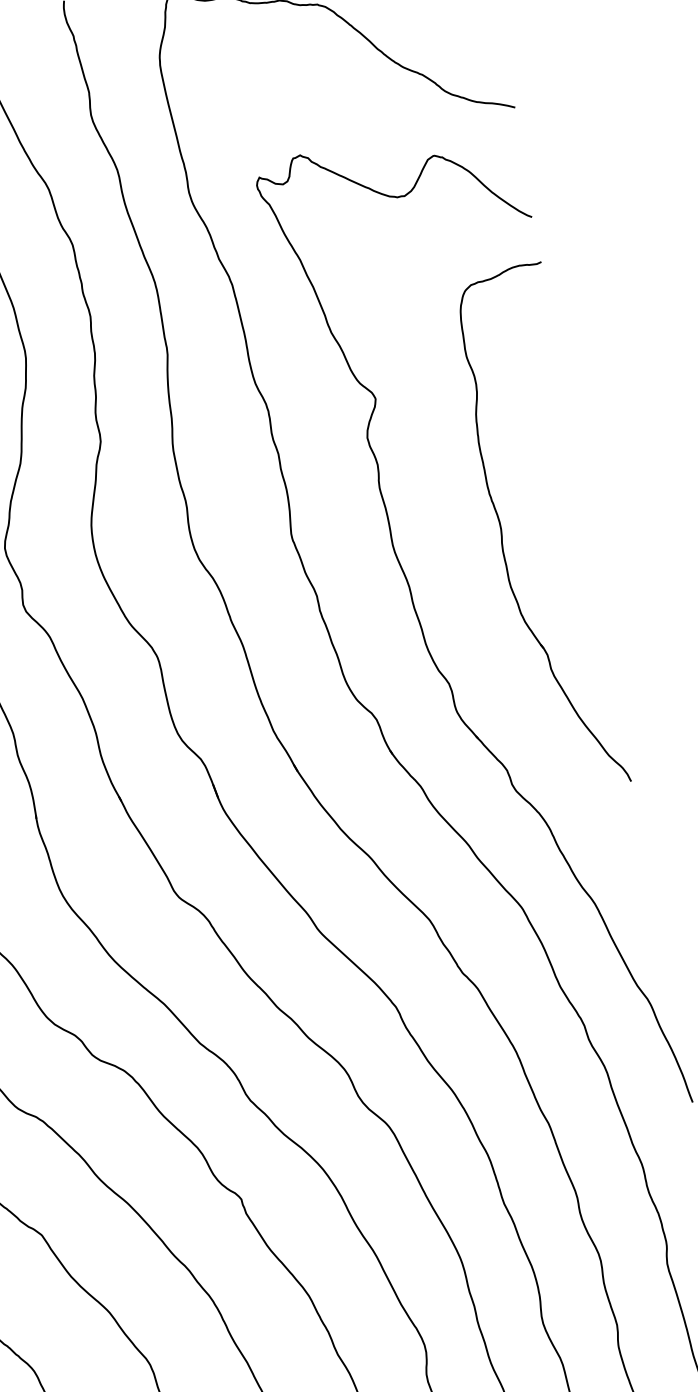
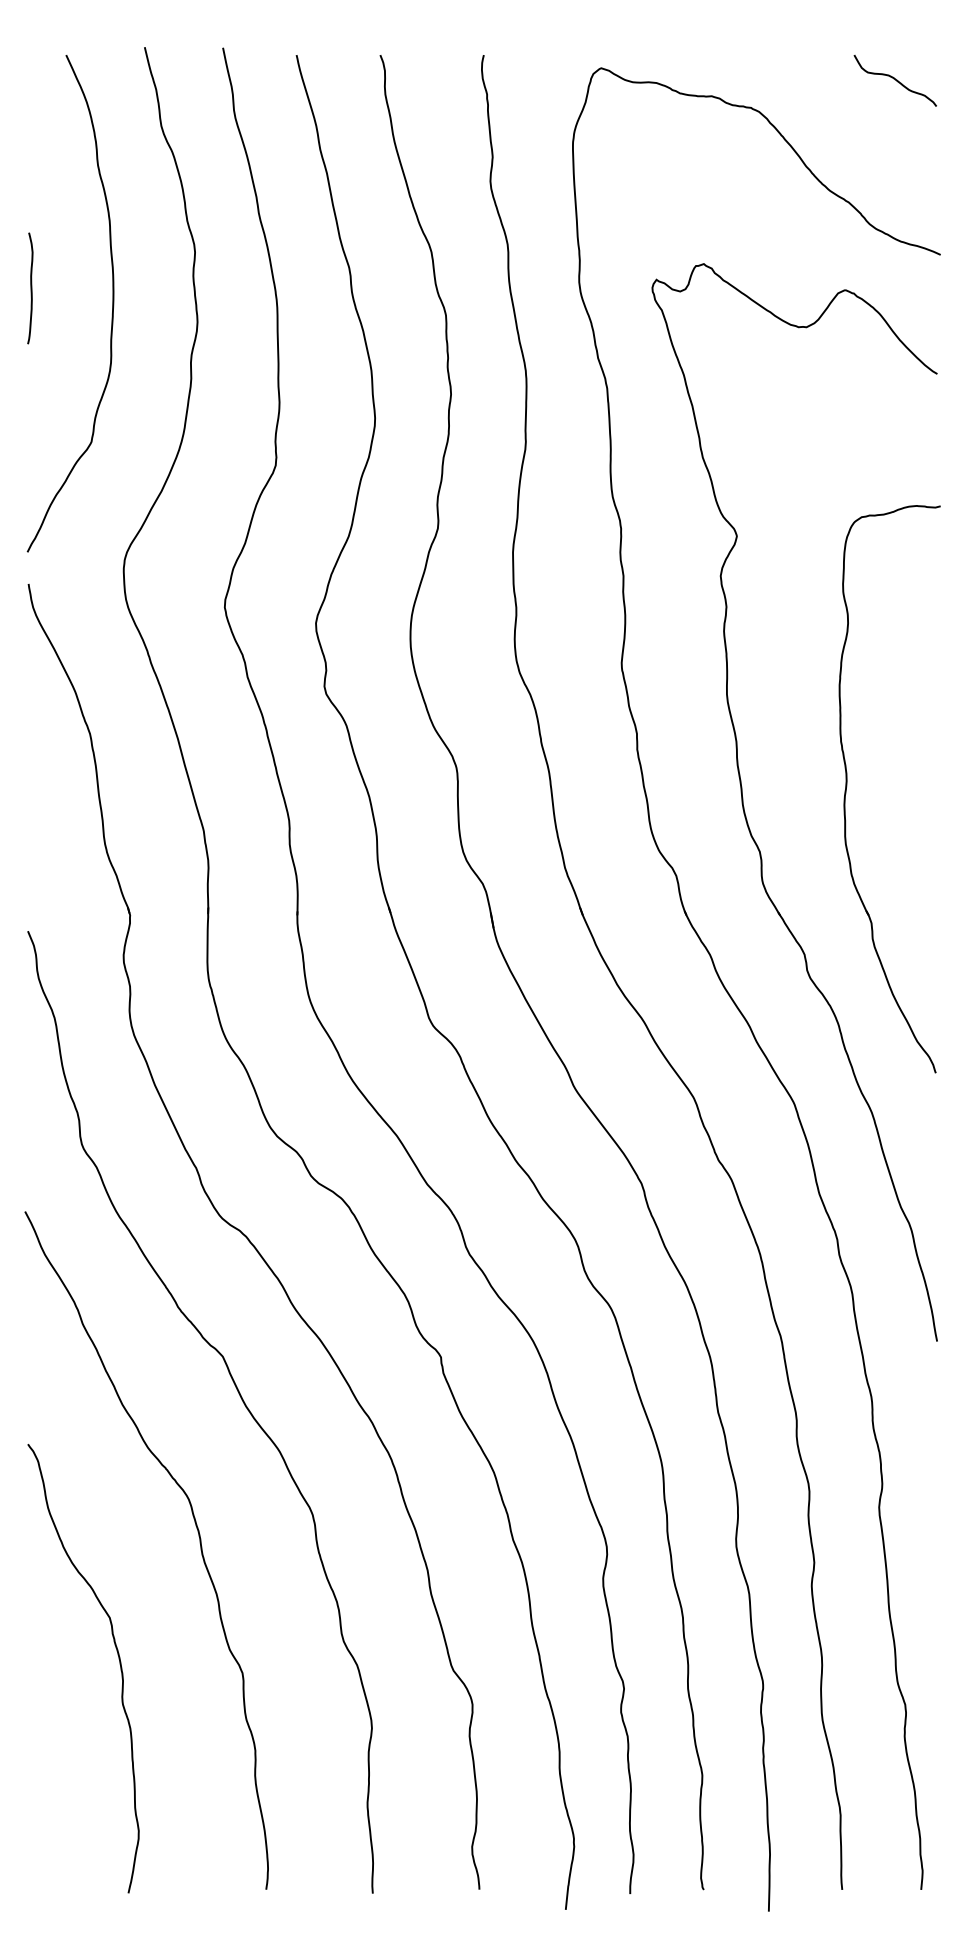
part: (502, 533) -> (847, 786), moved

